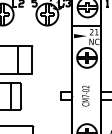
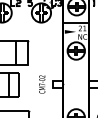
text: (86, 96) -> (42, 84), moved

